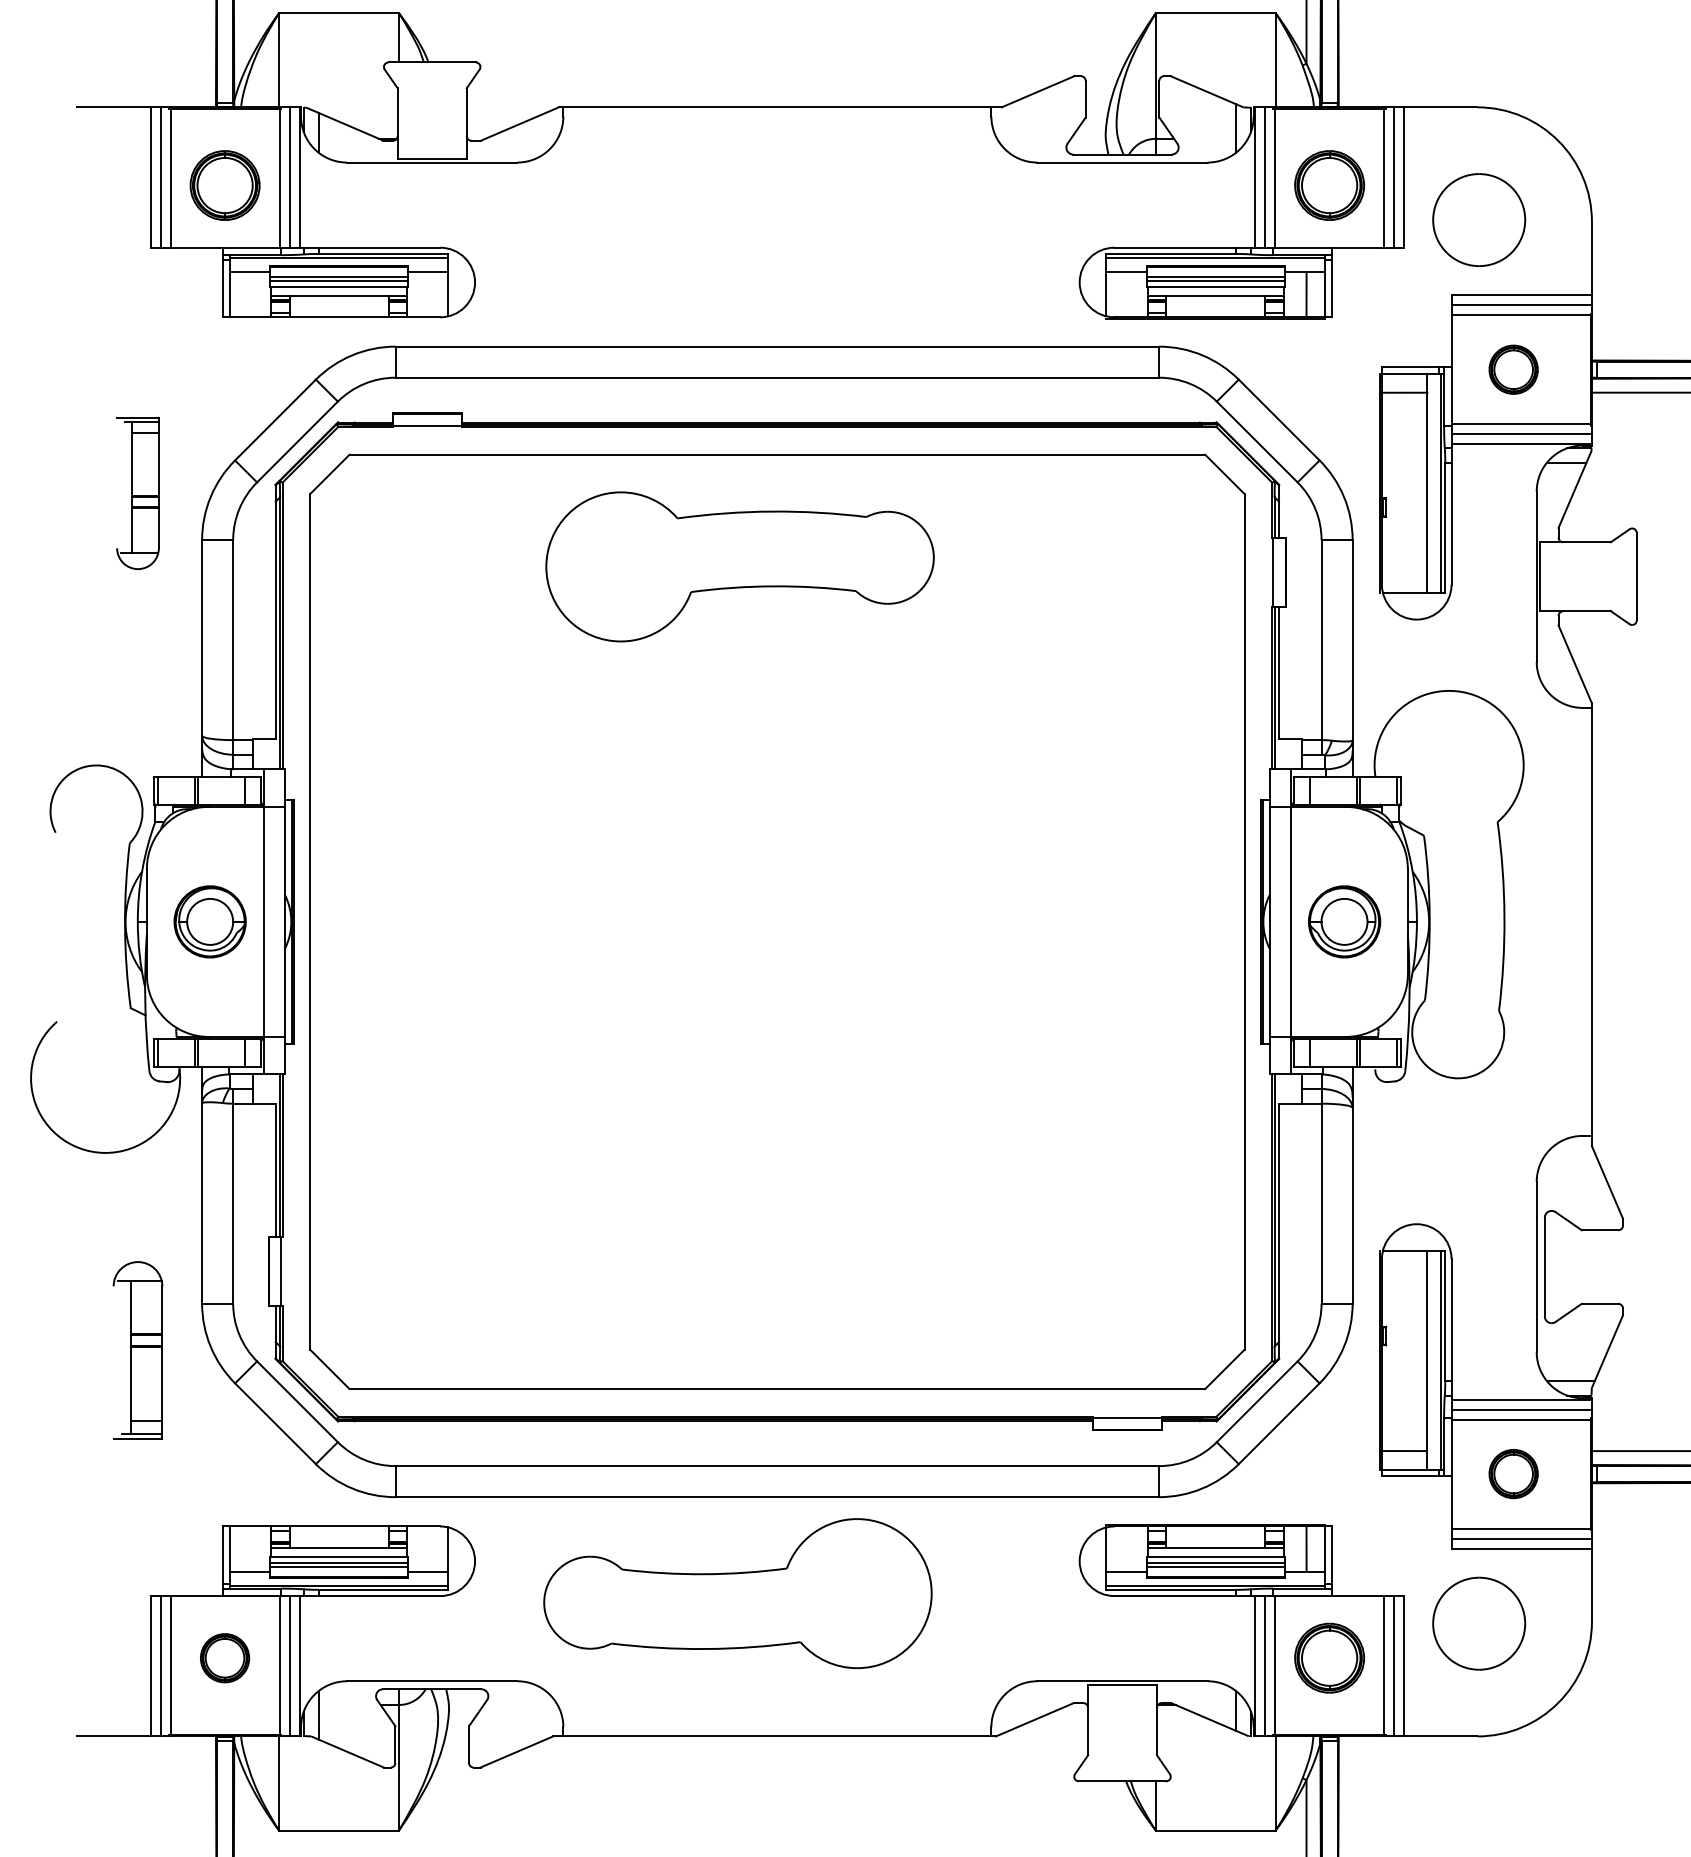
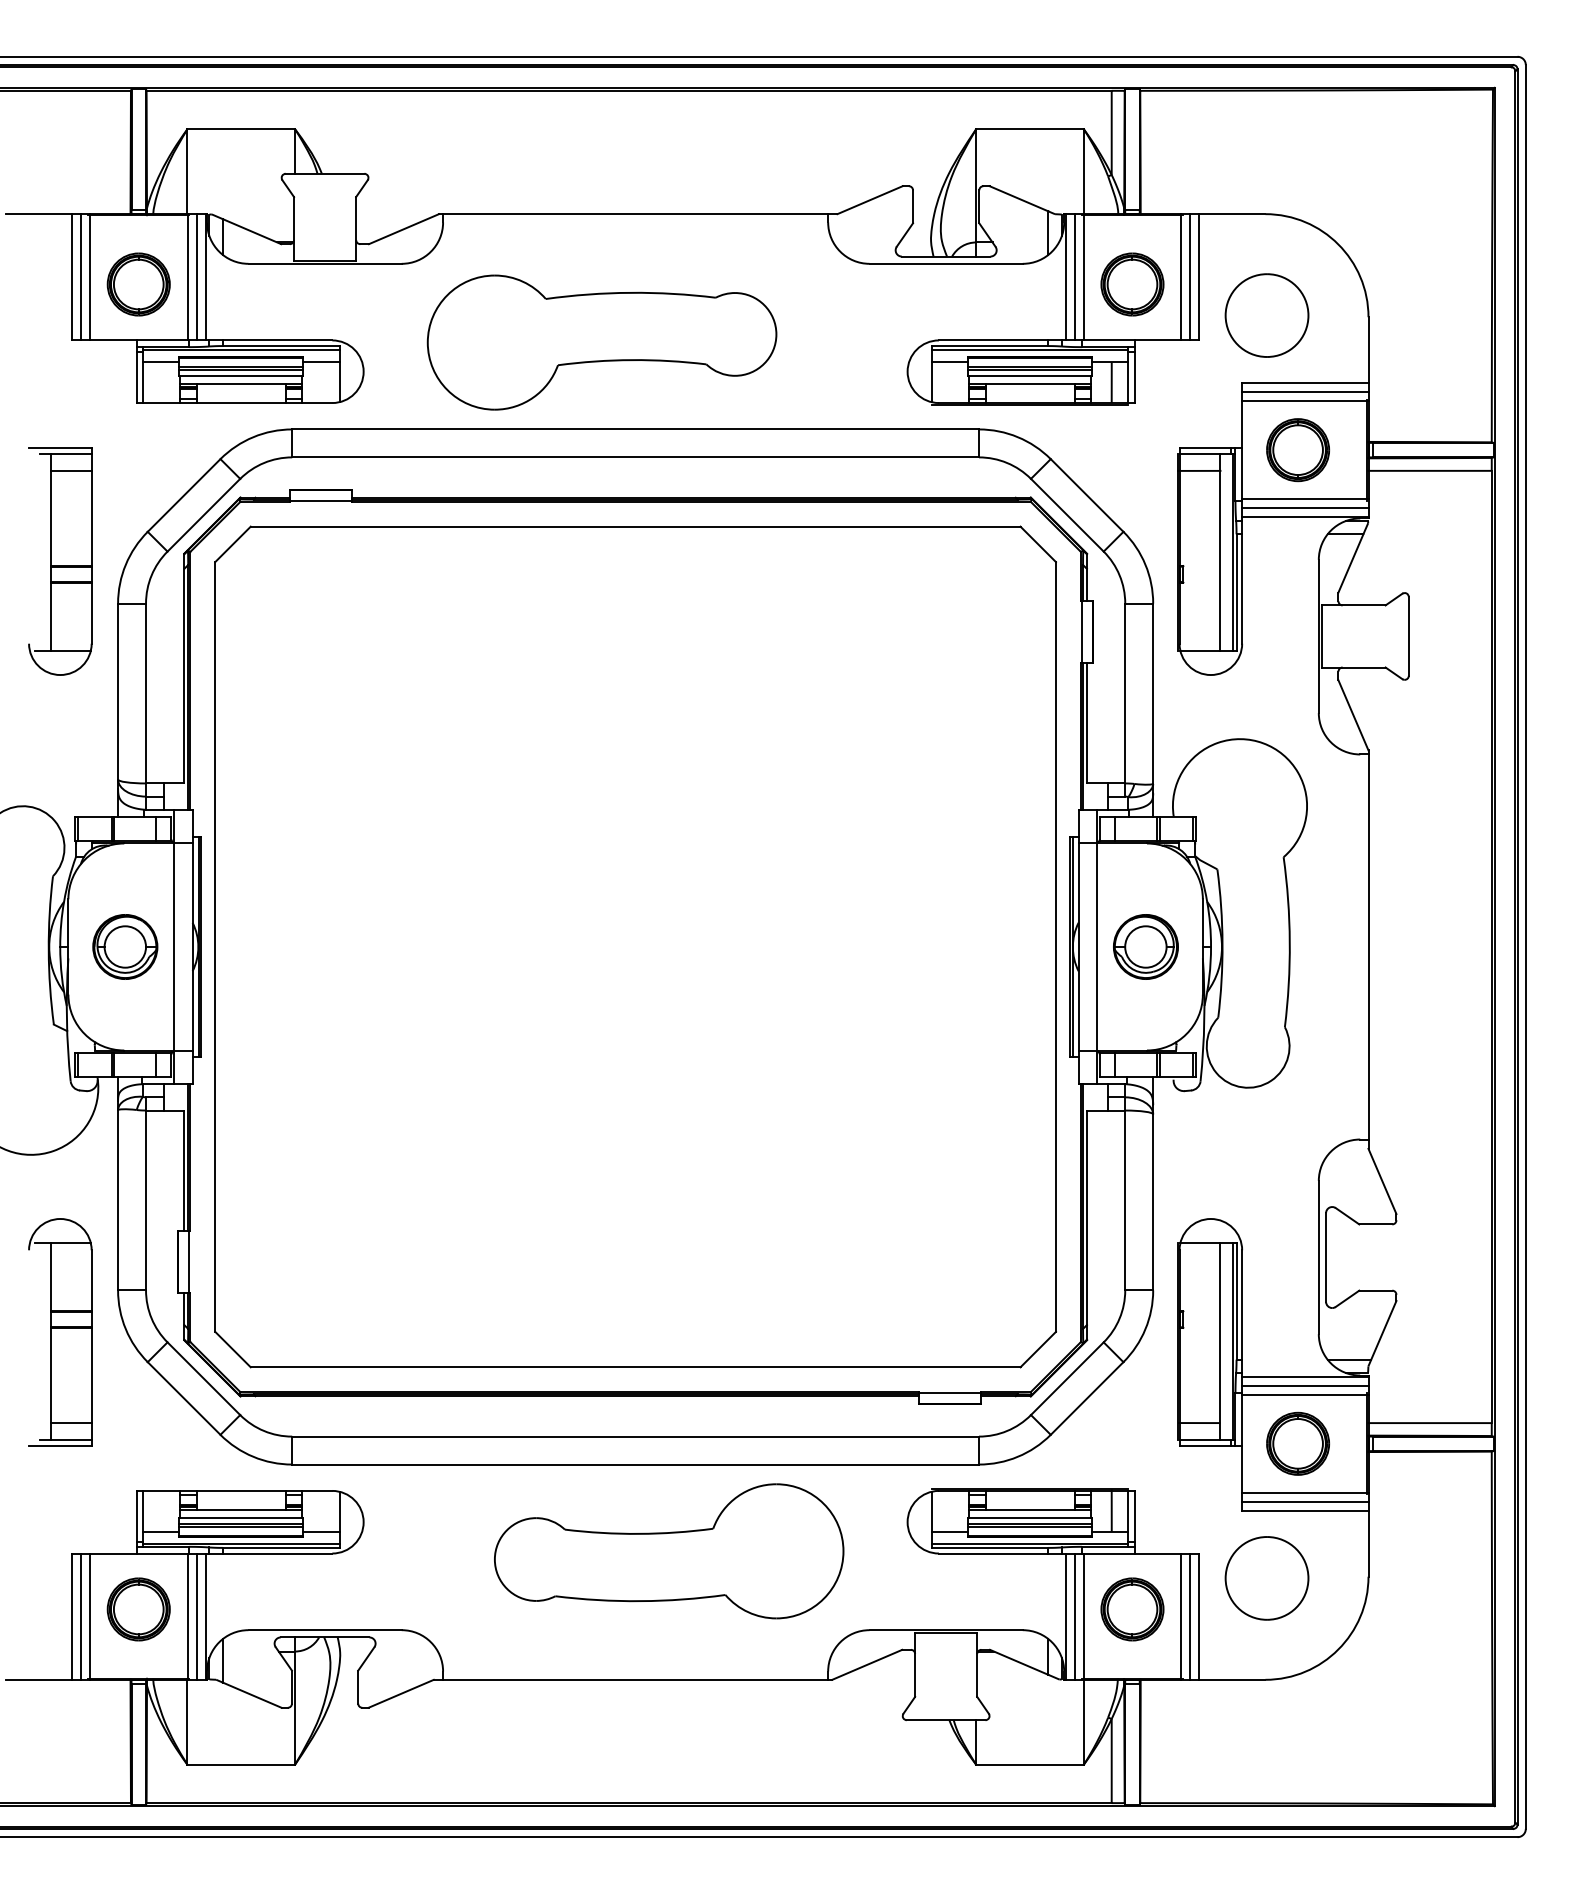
part: (1513, 370) -> (1297, 450), size x1.43
part: (138, 493) -> (60, 561), size x1.67
part: (739, 566) -> (601, 342), moved
part: (138, 1350) -> (60, 1332), size x1.43
part: (1513, 1473) -> (1297, 1443), size x1.43
part: (738, 1593) -> (669, 1551), moved
part: (224, 1658) -> (138, 1609), size x1.43

